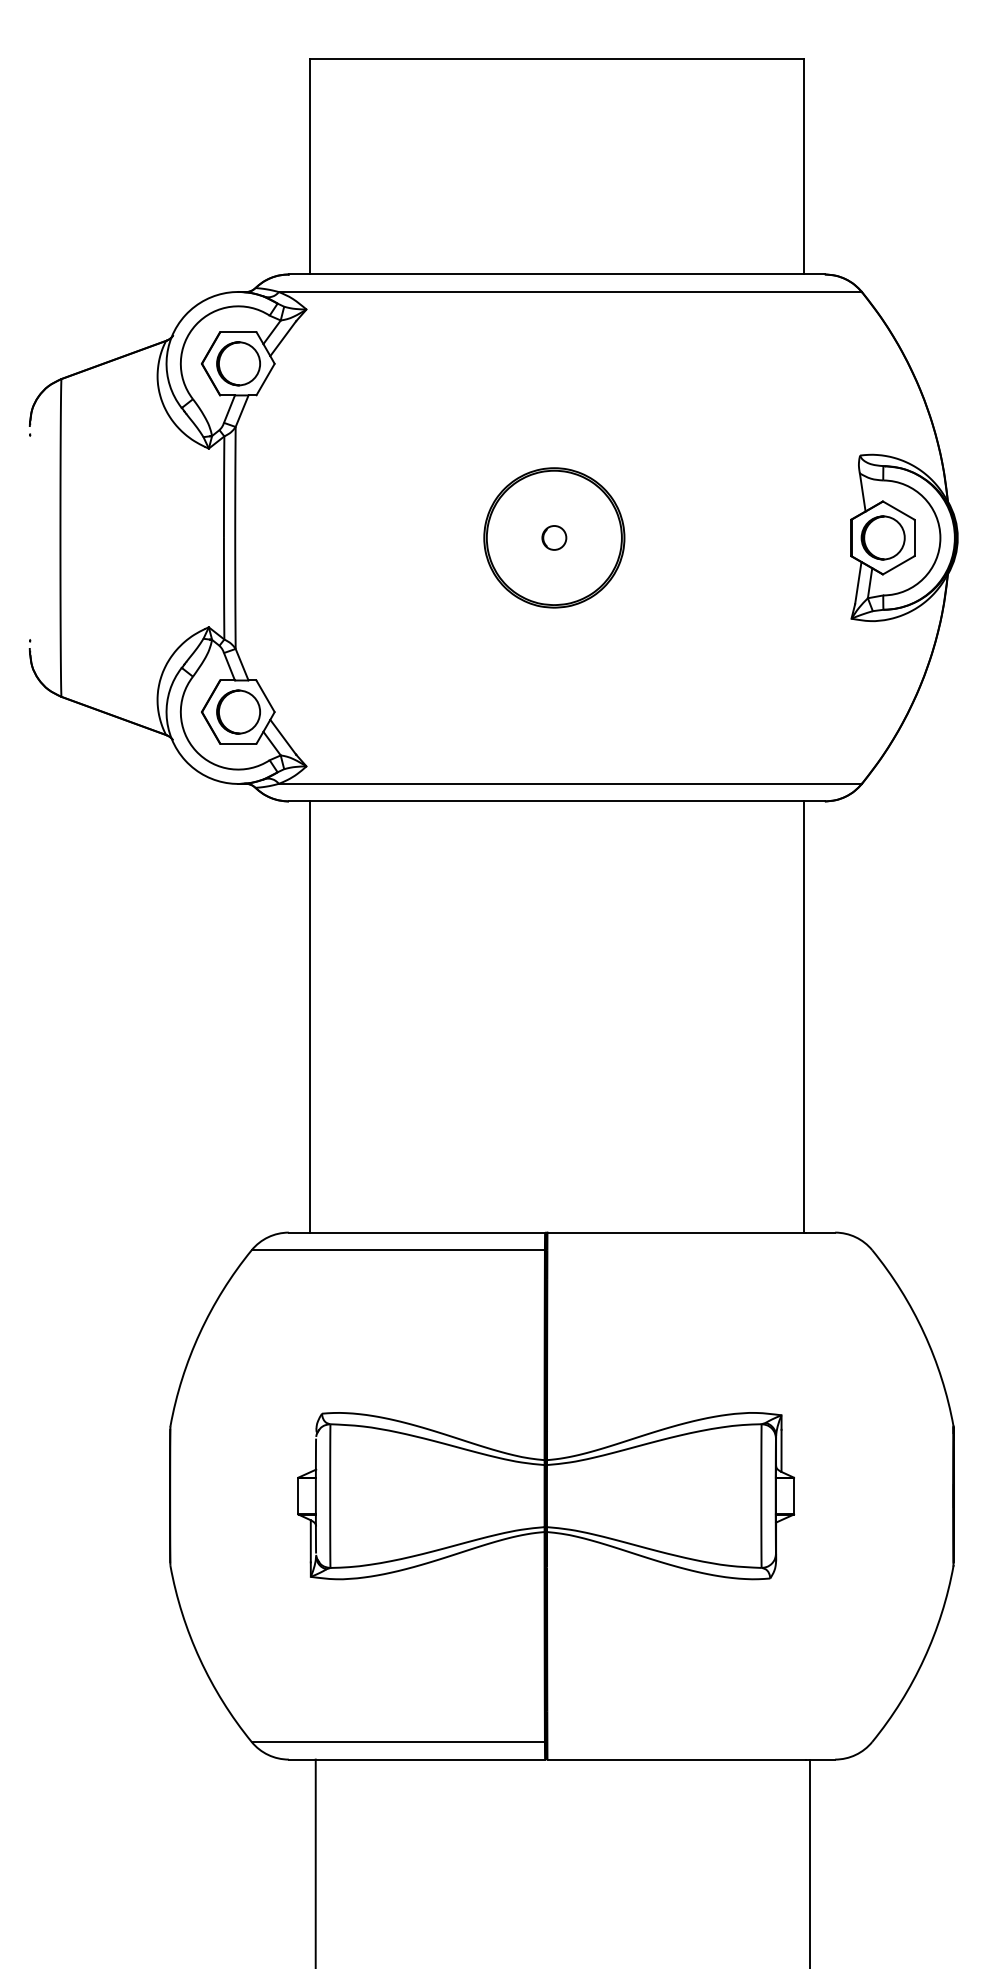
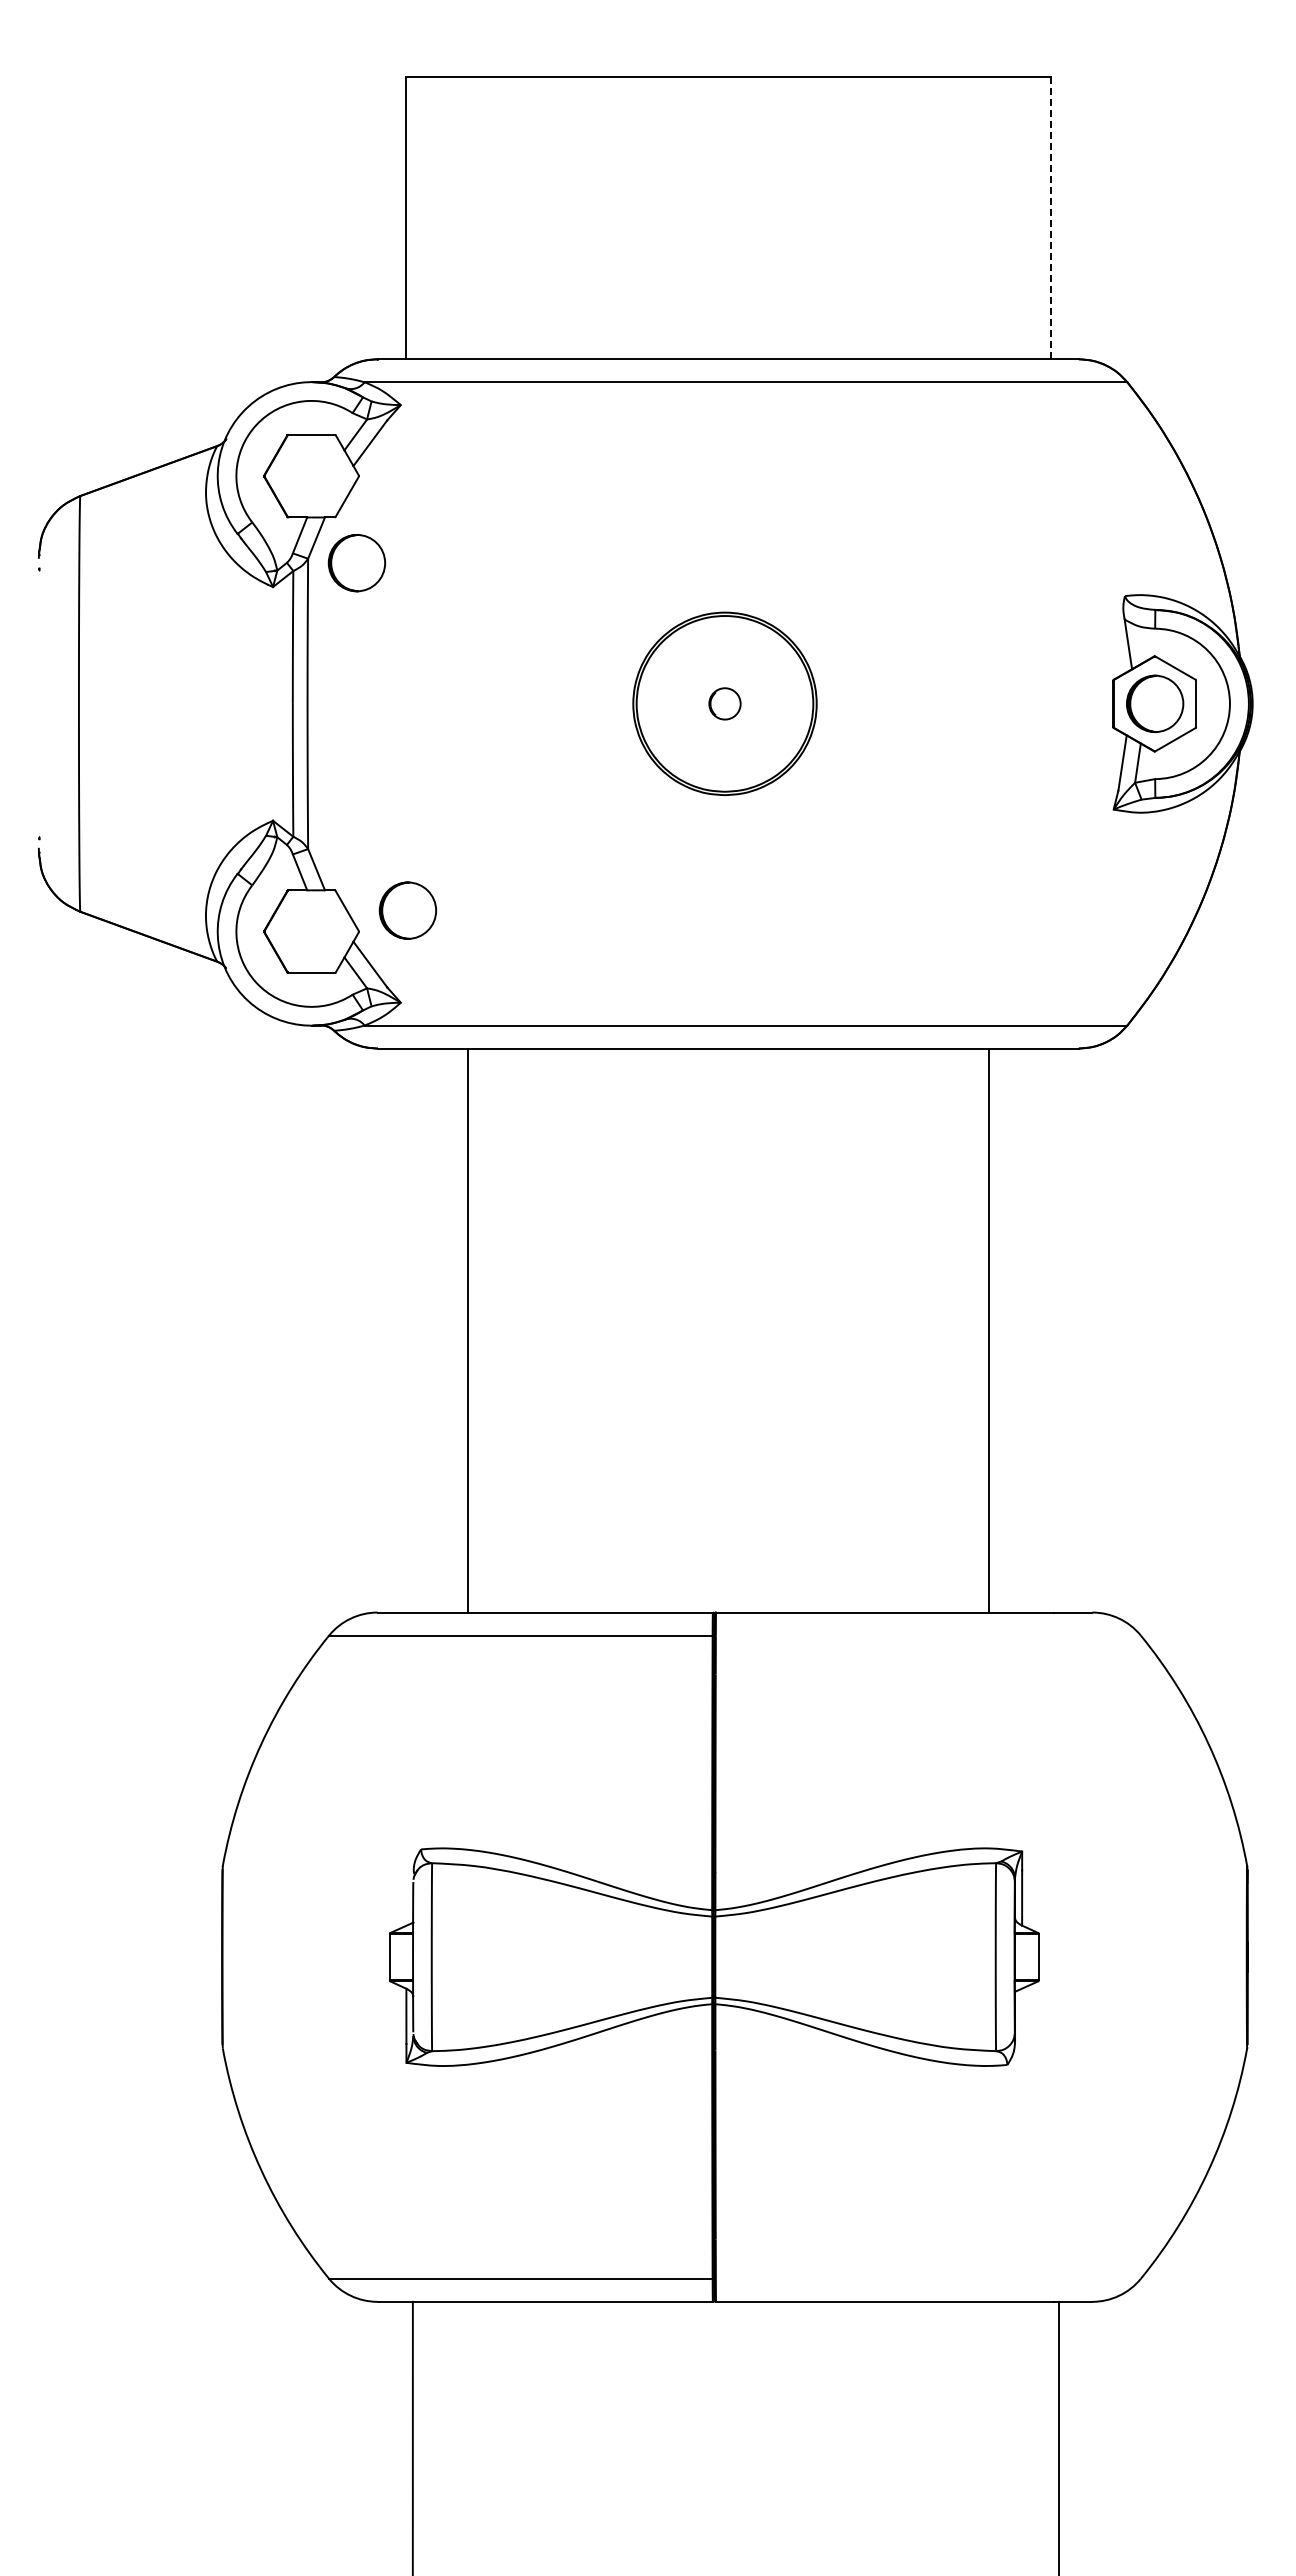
line: (803, 166) -> (1051, 218), solid -> dashed
part: (238, 364) -> (356, 563), moved
part: (238, 711) -> (407, 910), moved
line: (310, 1016) -> (467, 1330), moved
line: (803, 1016) -> (989, 1330), moved

